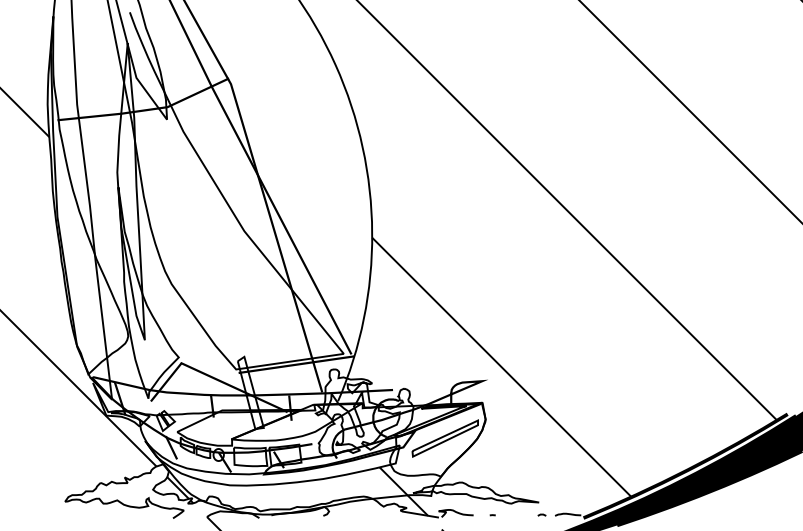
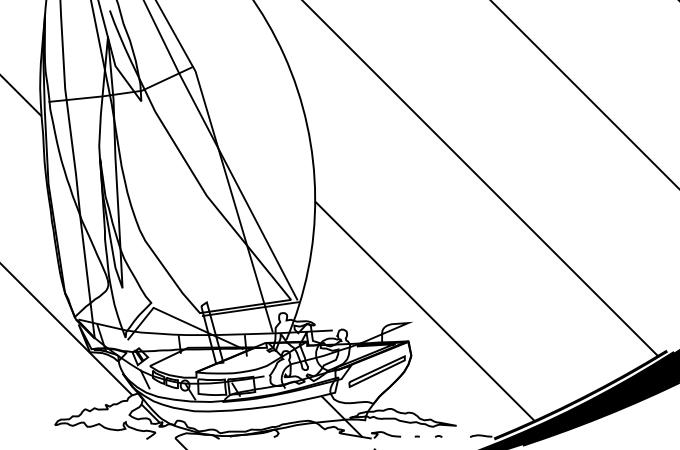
line: (541, 514) -> (438, 435), moved

